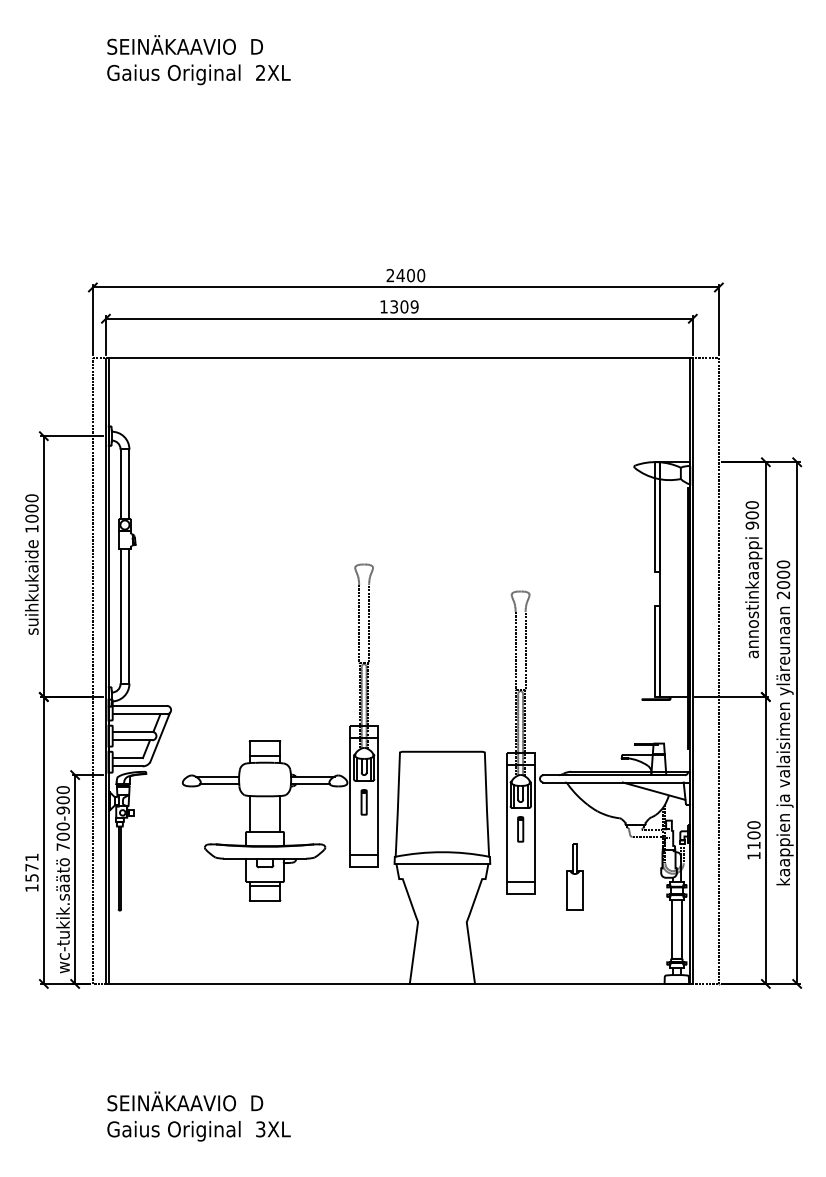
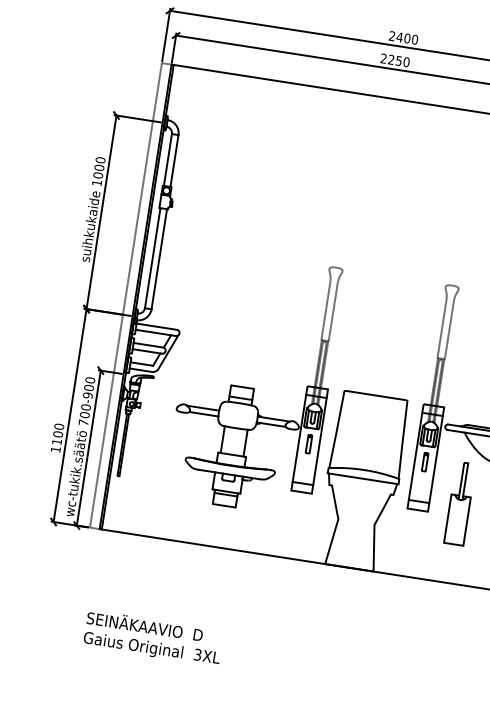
text: (399, 306) -> (395, 60), 1309 -> 2250
part: (279, 740) -> (253, 388), moved
text: (31, 867) -> (57, 434), 1571 -> 1100
part: (574, 876) -> (459, 503), size x1.67

